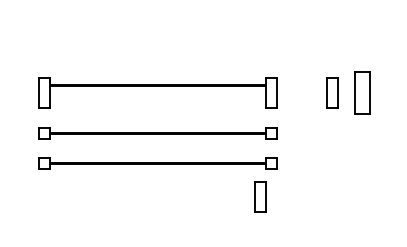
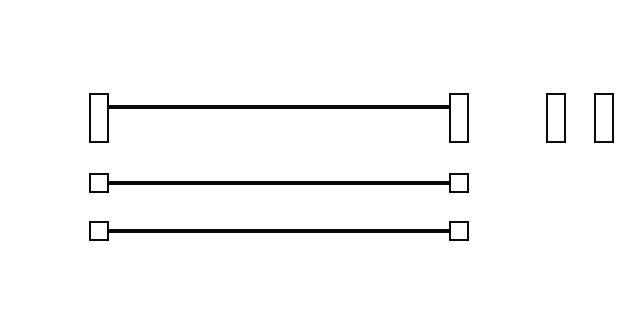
part: (362, 92) -> (603, 117), size x0.71
part: (260, 196) -> (441, 282), removed

